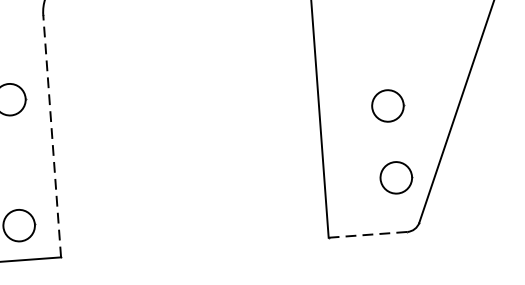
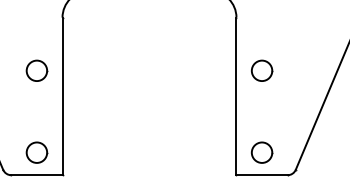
circle: (388, 105) -> (262, 70), moved
line: (52, 136) -> (62, 96), dashed -> solid
part: (395, 177) -> (261, 152), moved
line: (368, 235) -> (262, 175), dashed -> solid

